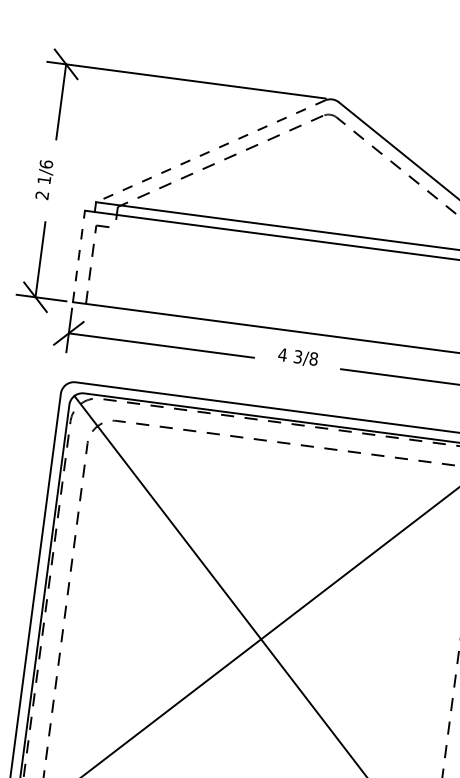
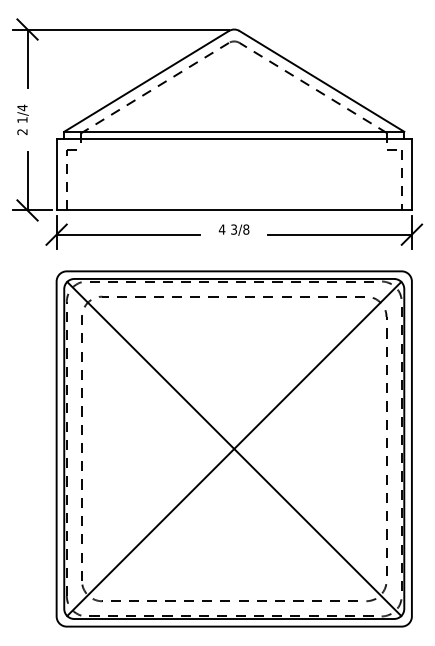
line: (210, 151) -> (146, 81), dashed -> solid
text: (46, 163) -> (22, 107), 1/6 -> 1/4
line: (78, 255) -> (56, 174), dashed -> solid

